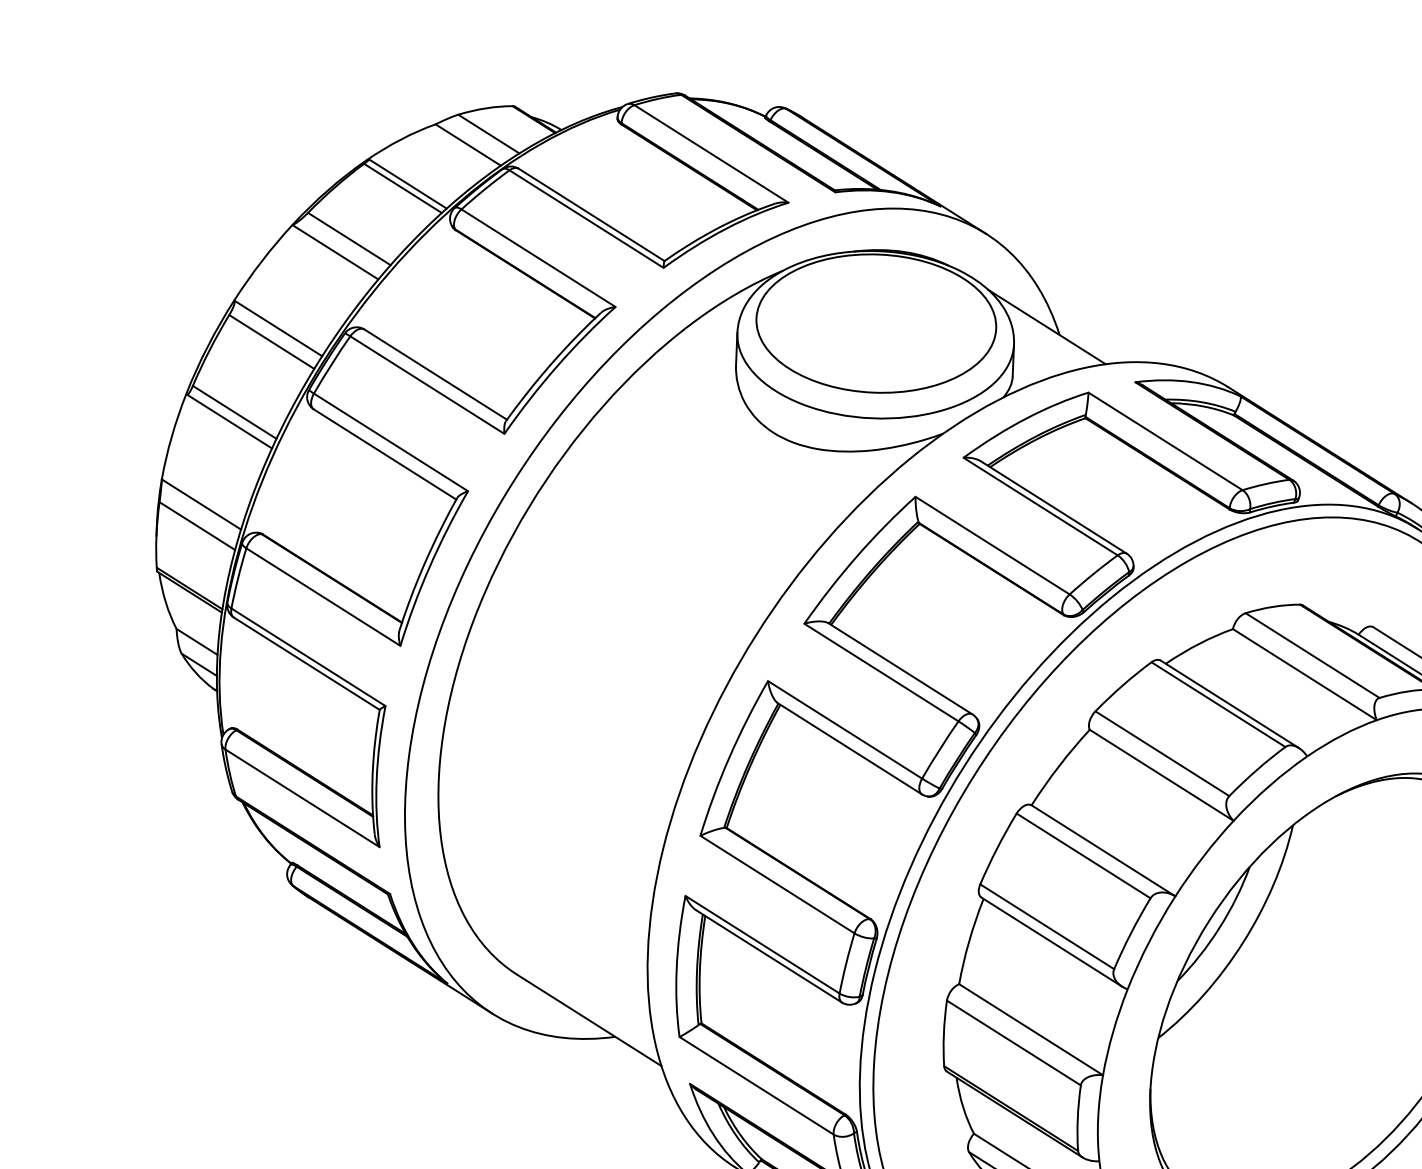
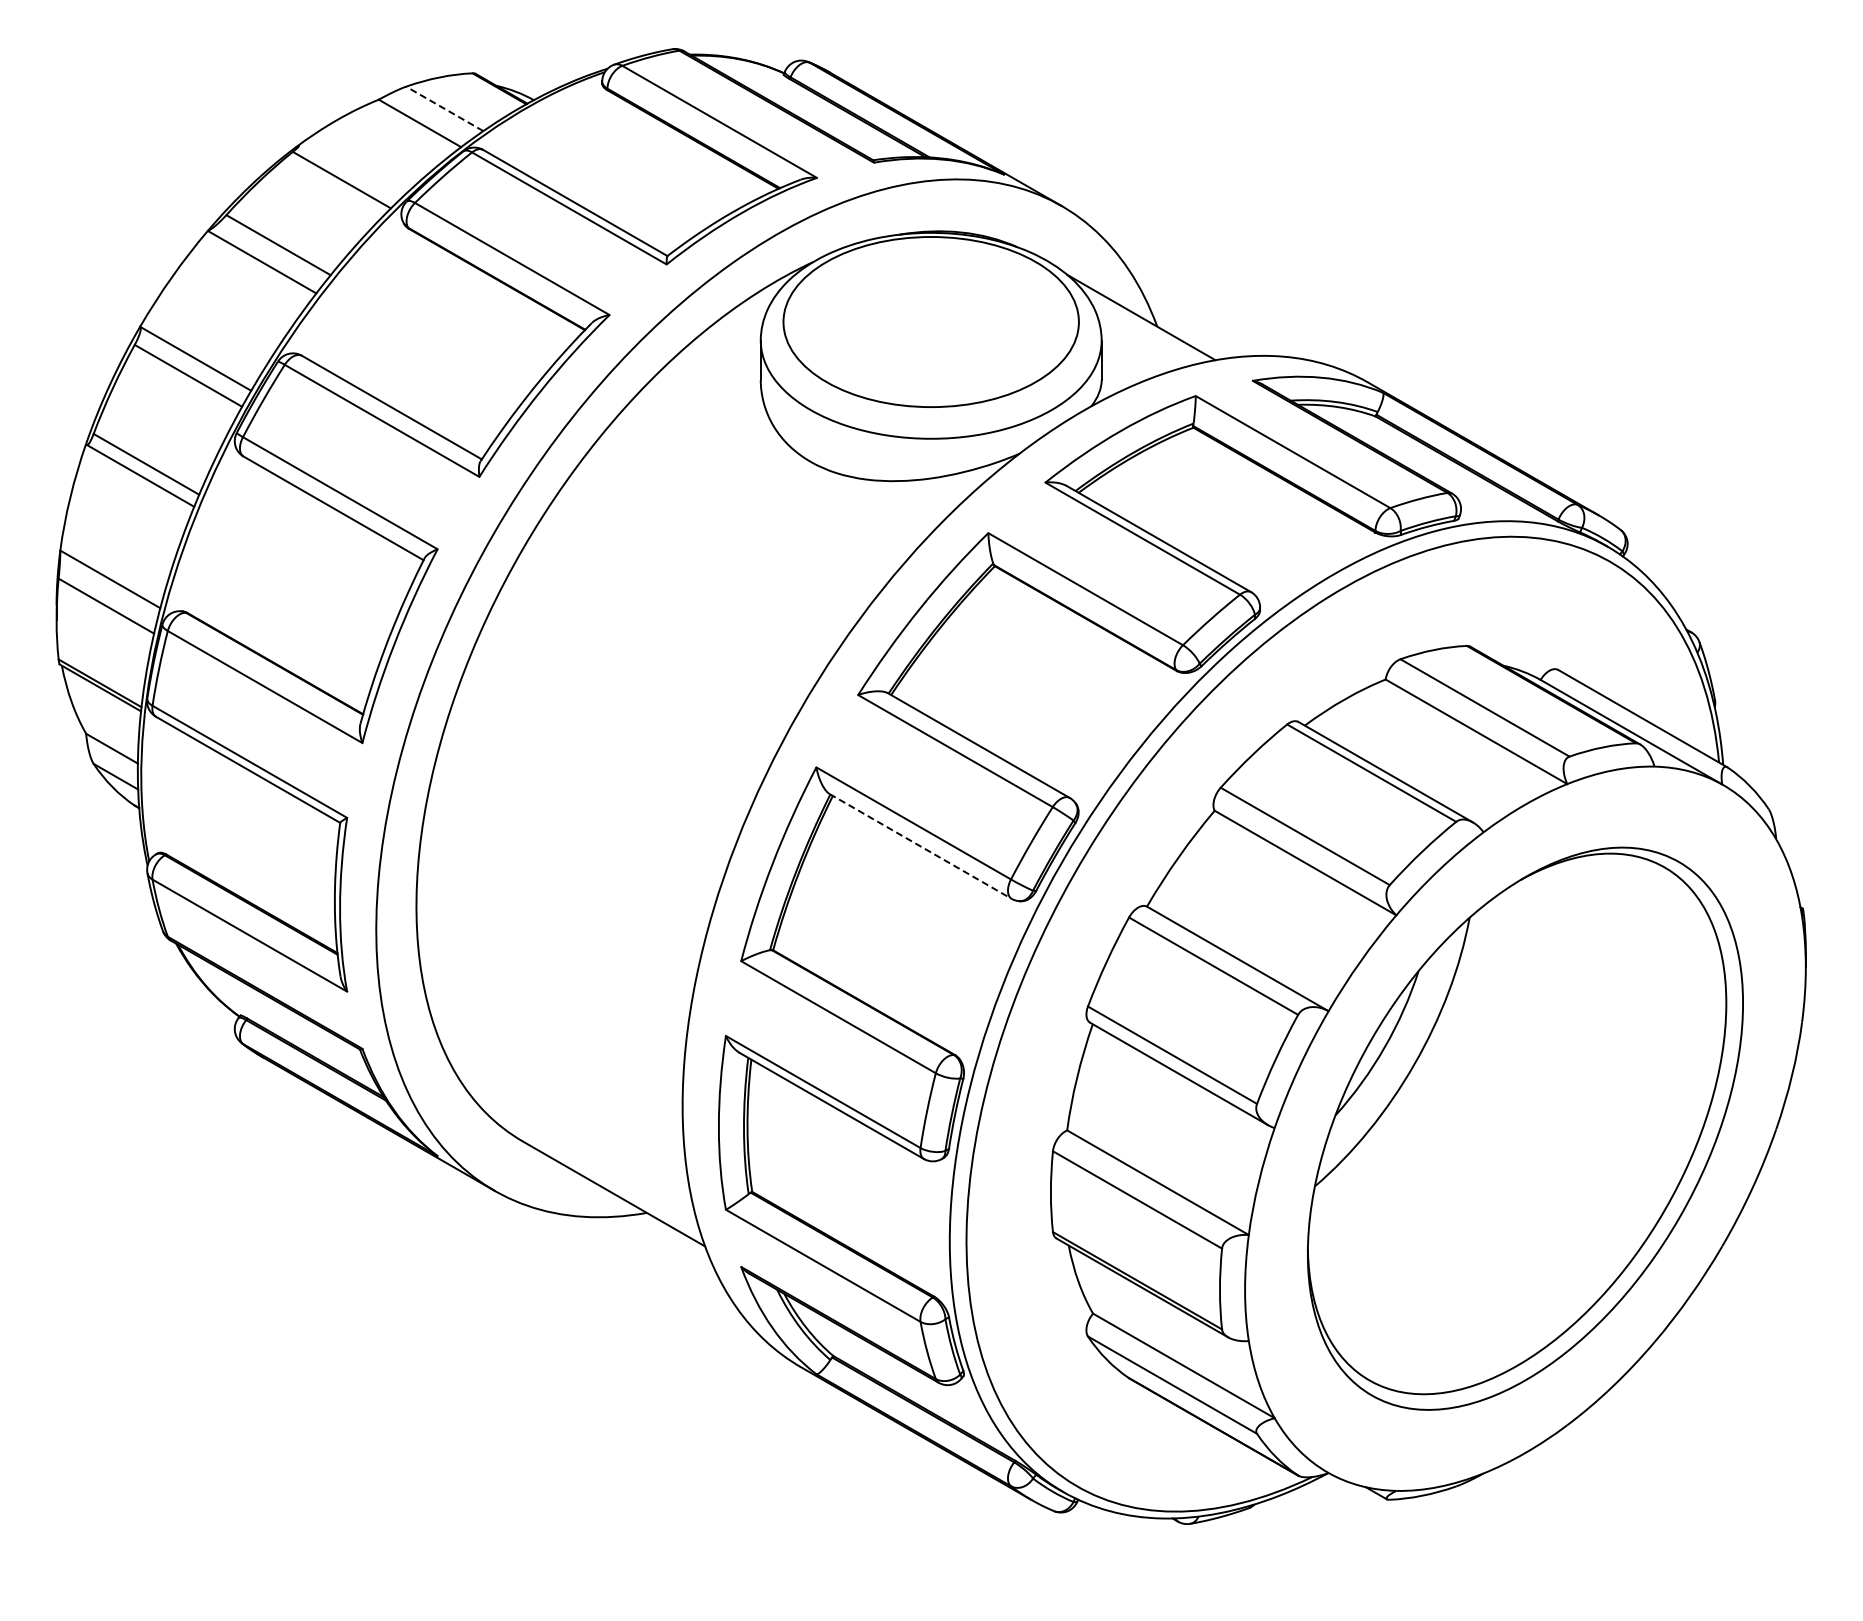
line: (488, 133) -> (444, 108), solid -> dashed
line: (407, 184) -> (347, 174), removed
line: (850, 748) -> (921, 846), solid -> dashed

